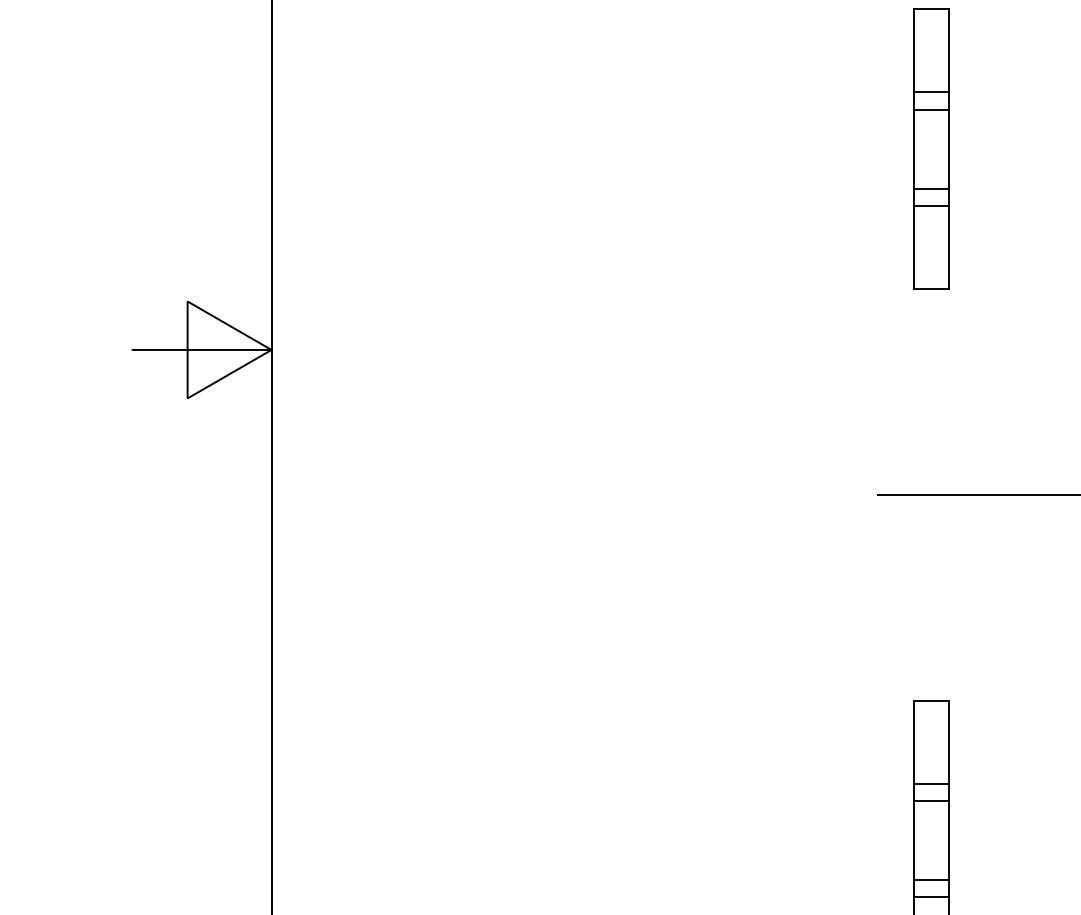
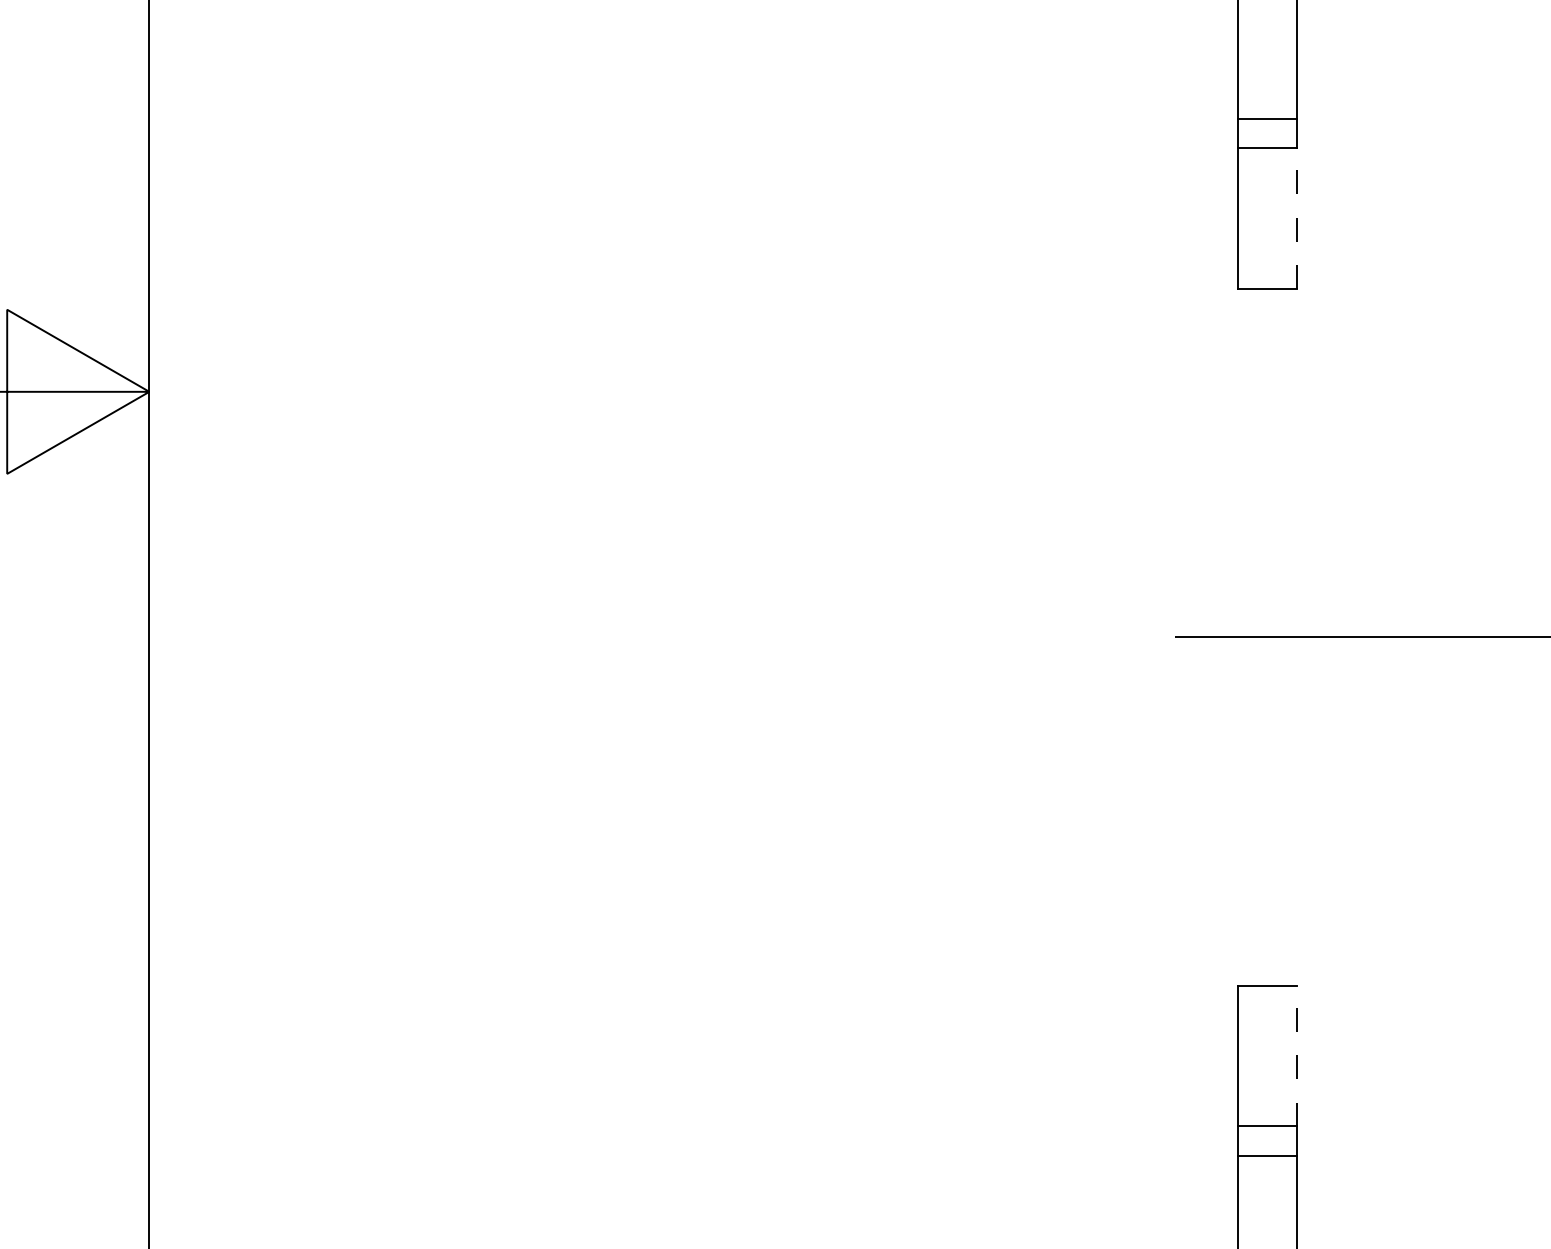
line: (949, 247) -> (1297, 218), solid -> dashed
line: (949, 742) -> (1297, 1056), solid -> dashed

